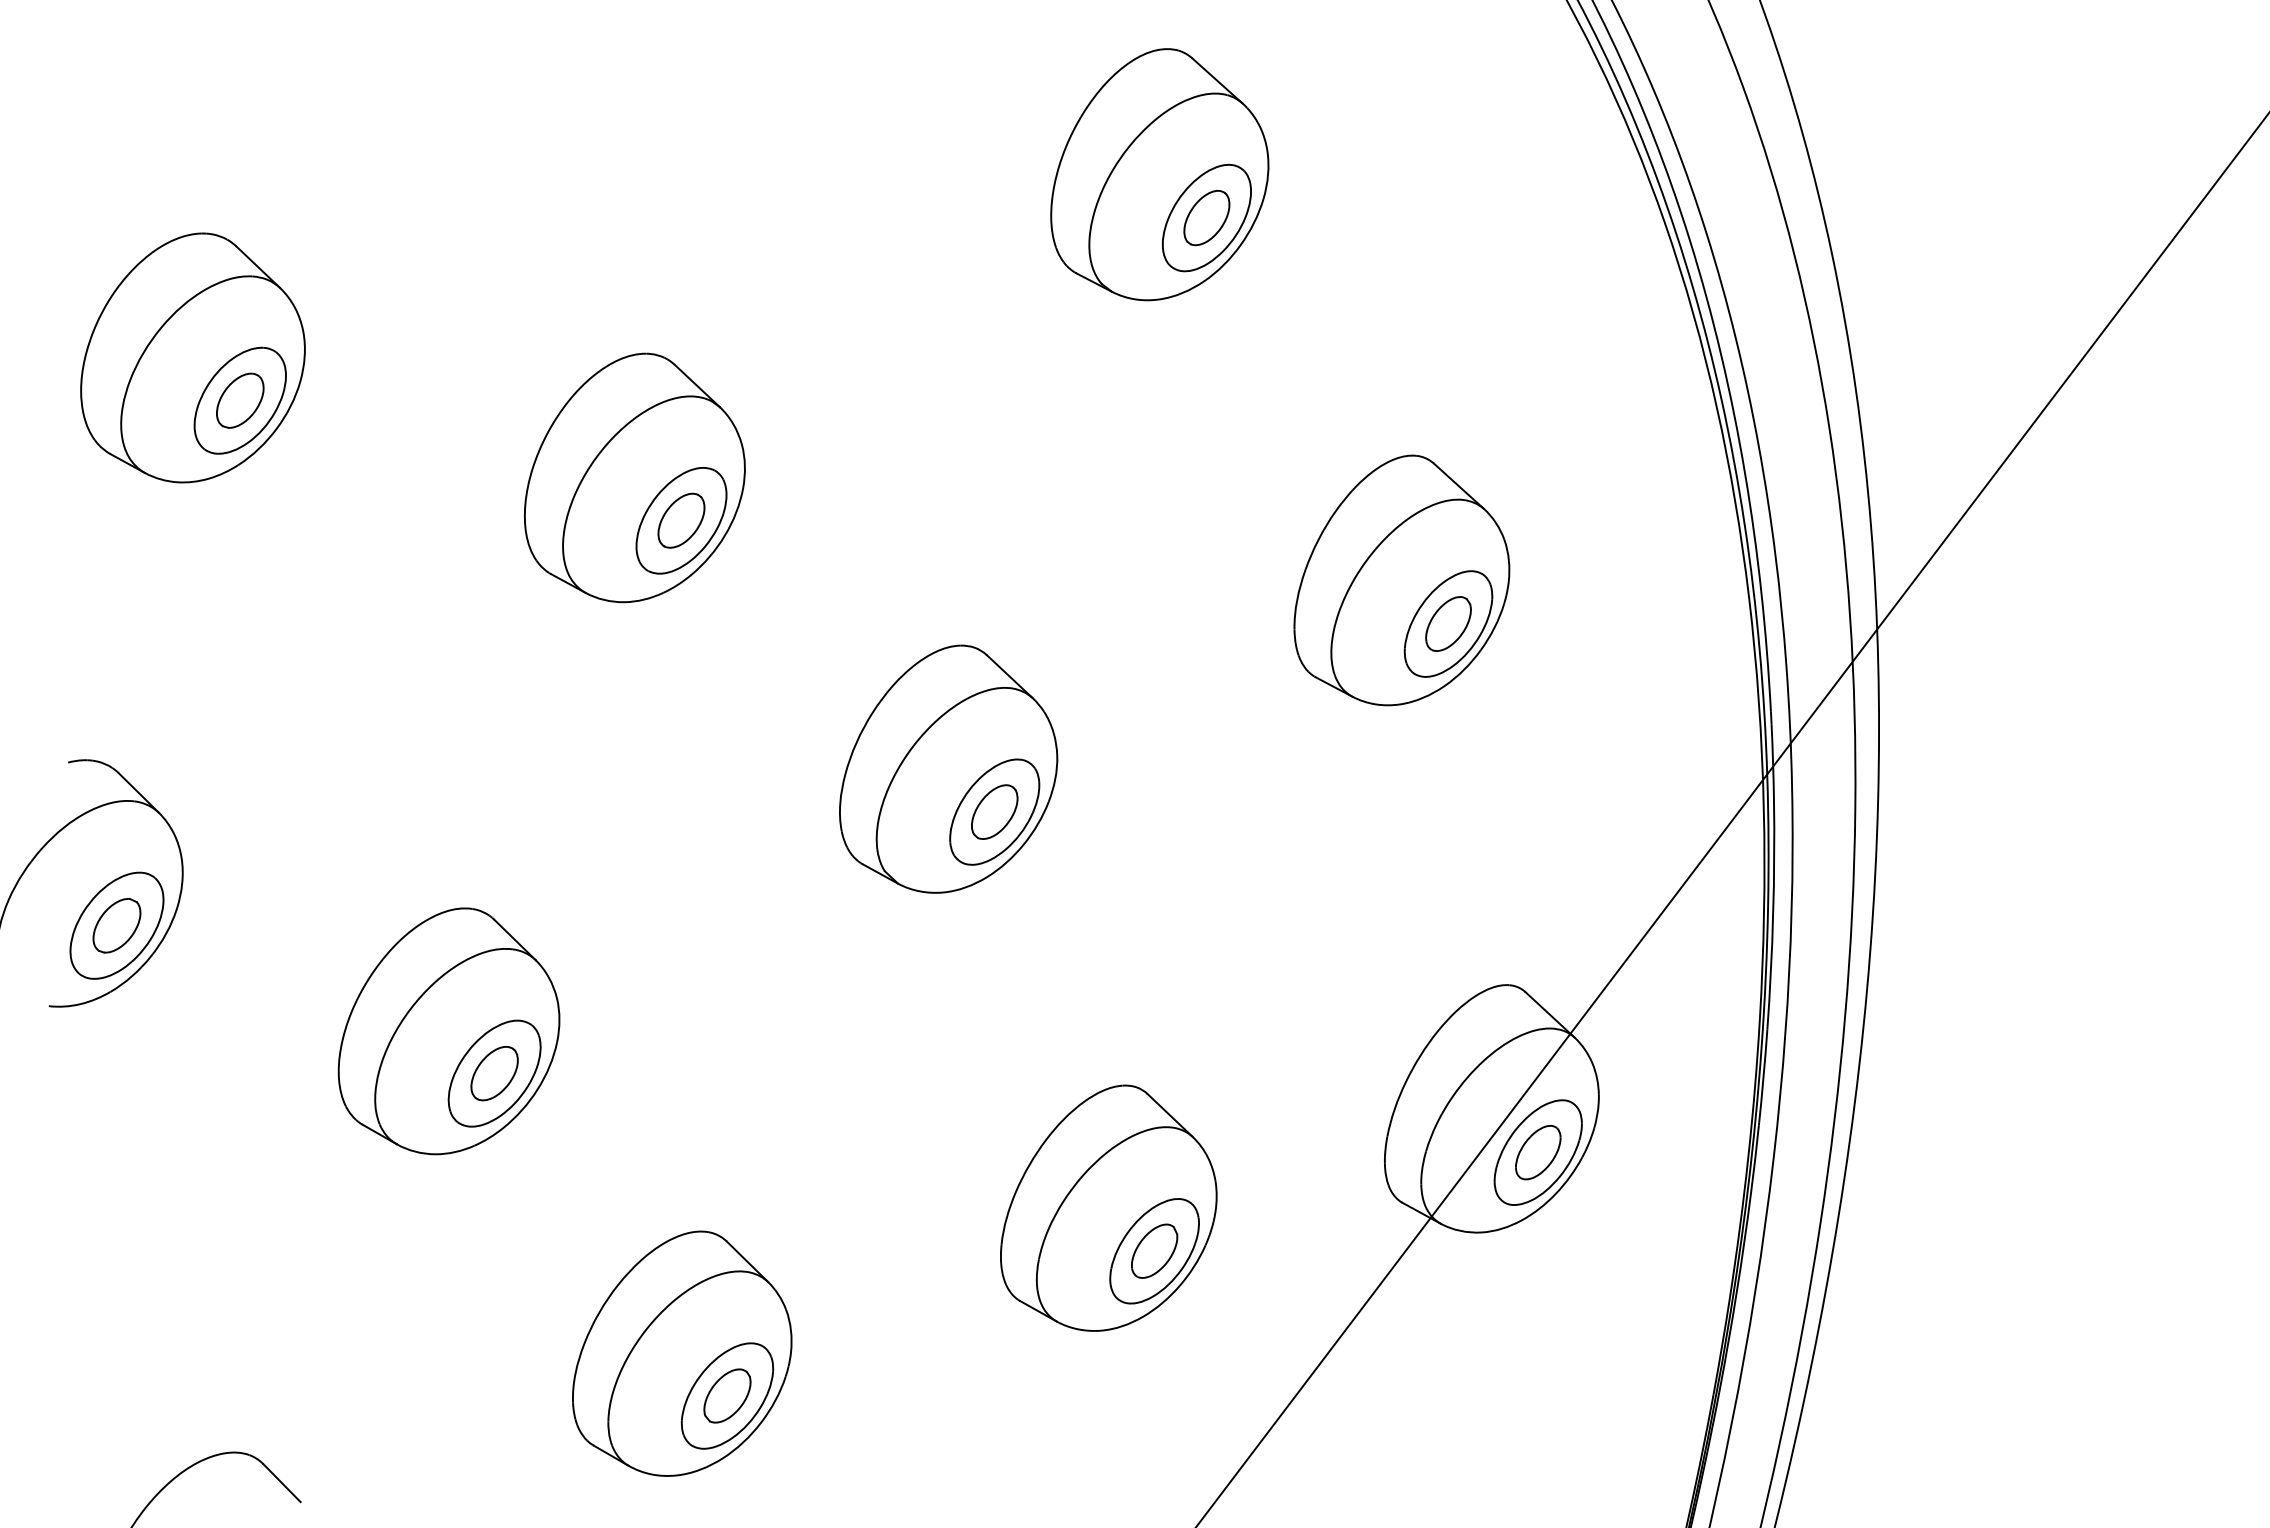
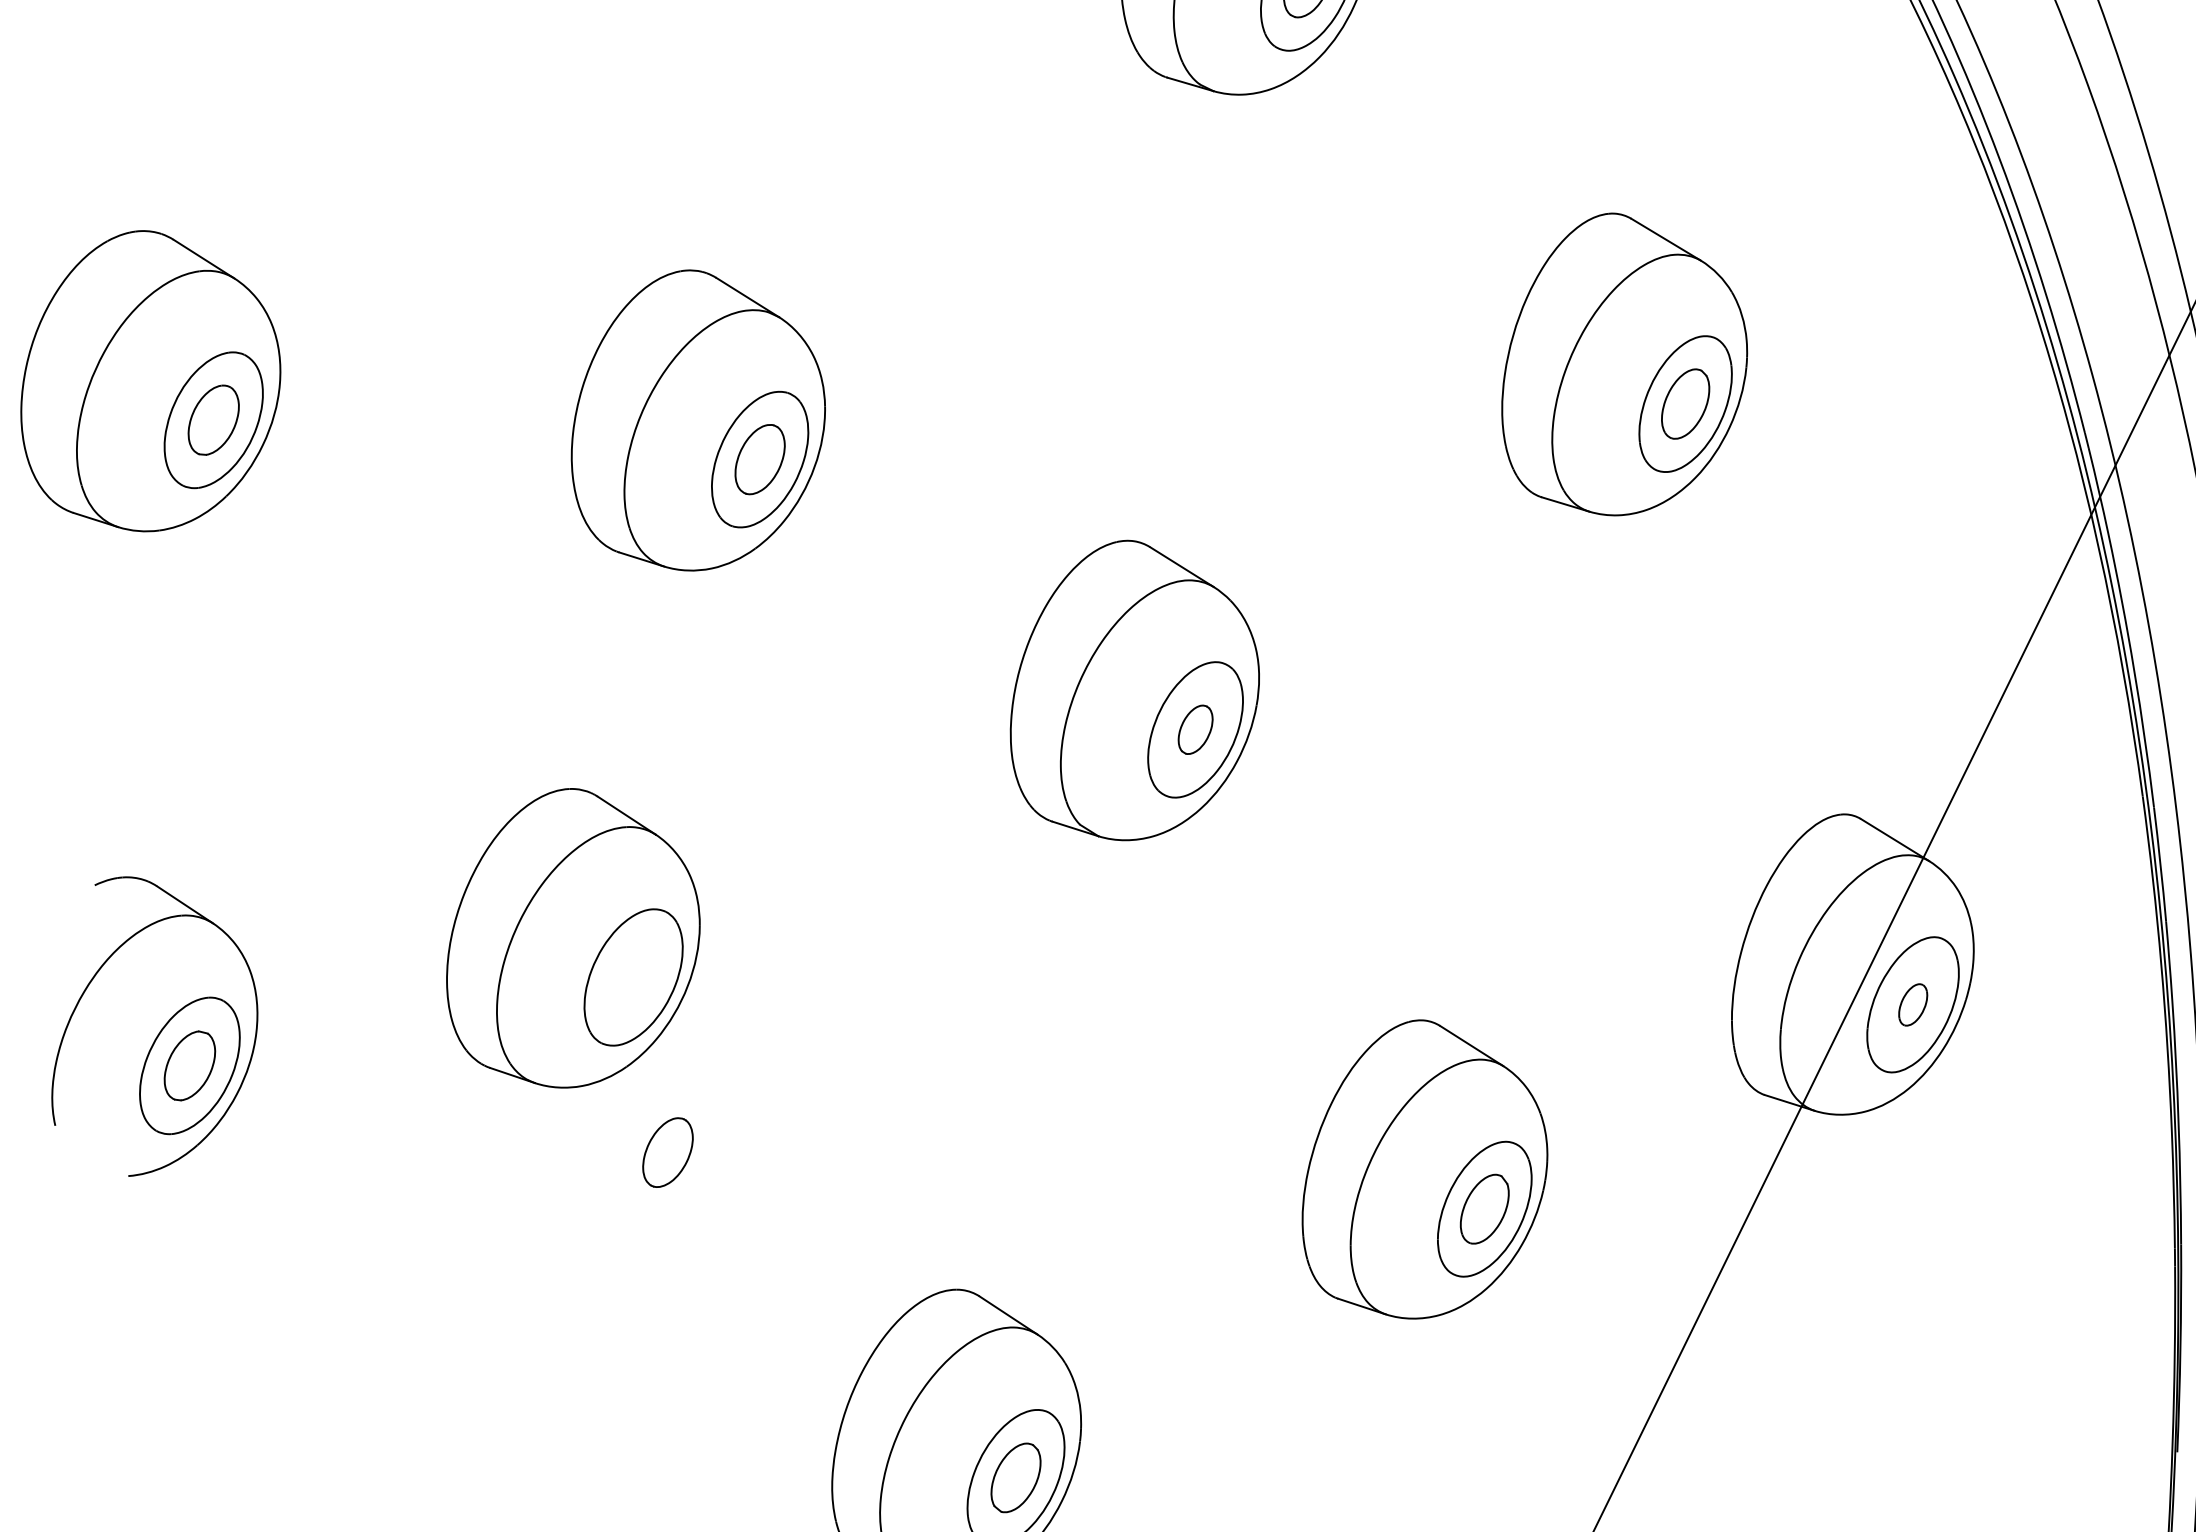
part: (994, 811) -> (1195, 729), size x0.7
part: (448, 1031) -> (569, 938), moved
part: (1538, 1152) -> (1913, 1004), size x0.6

